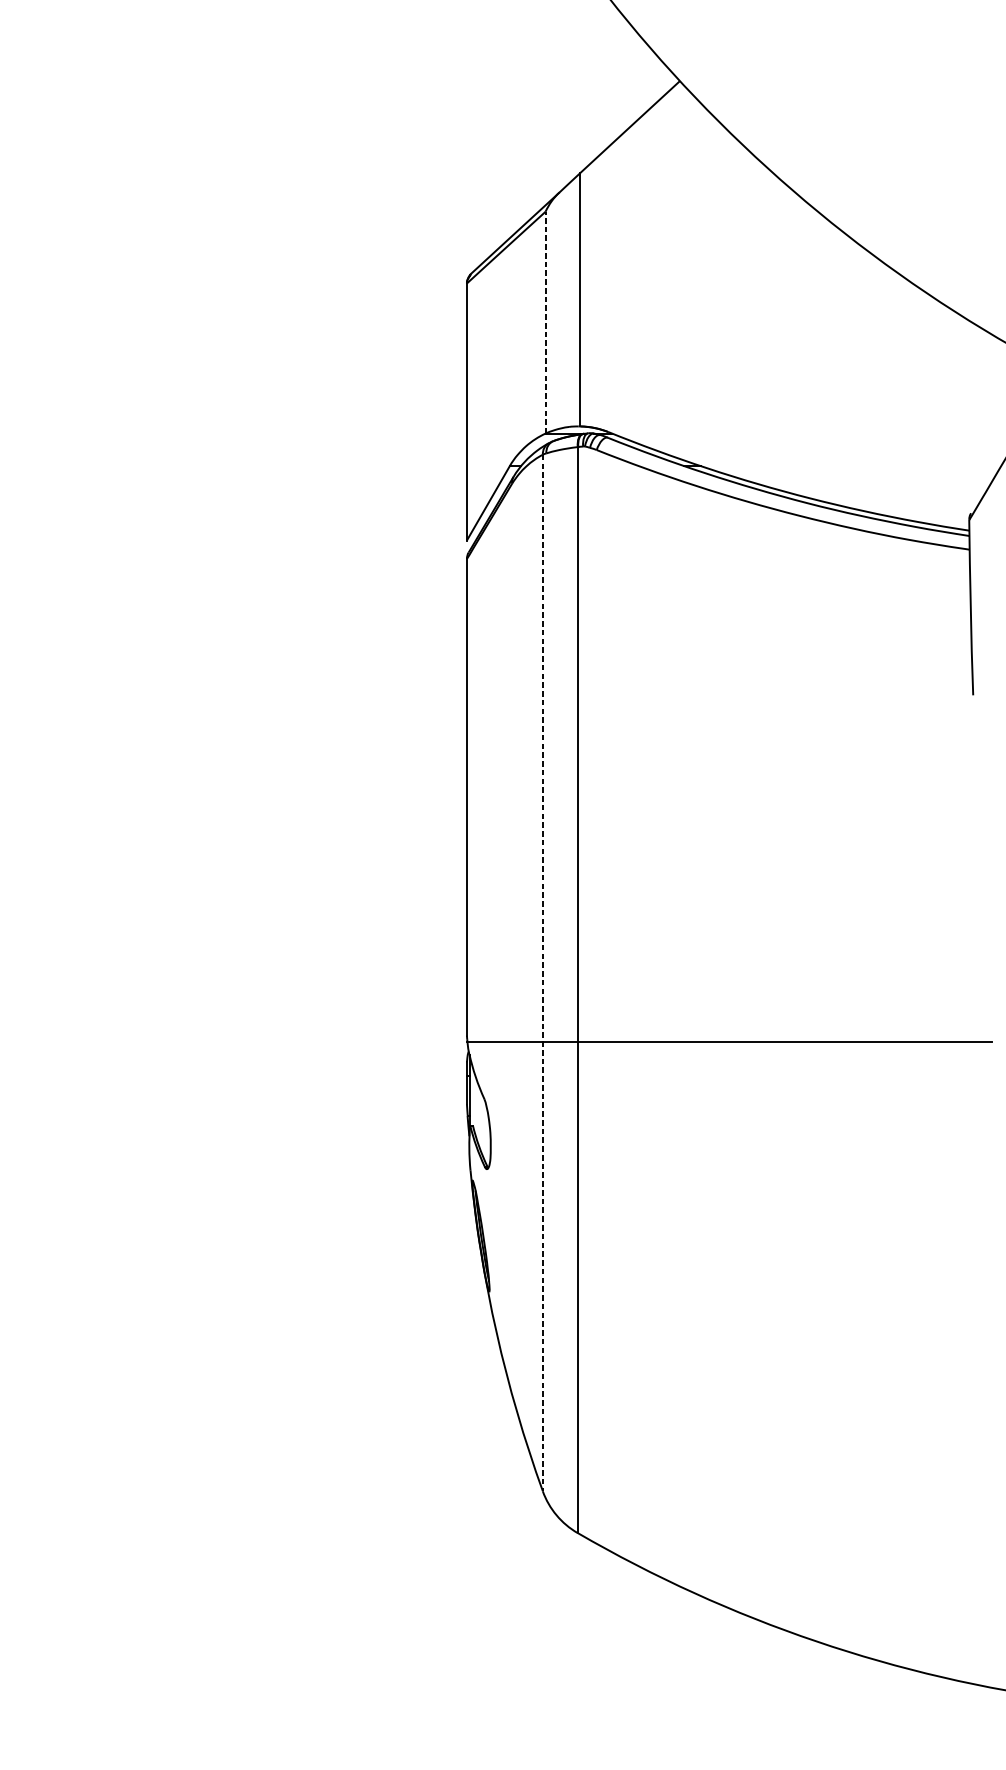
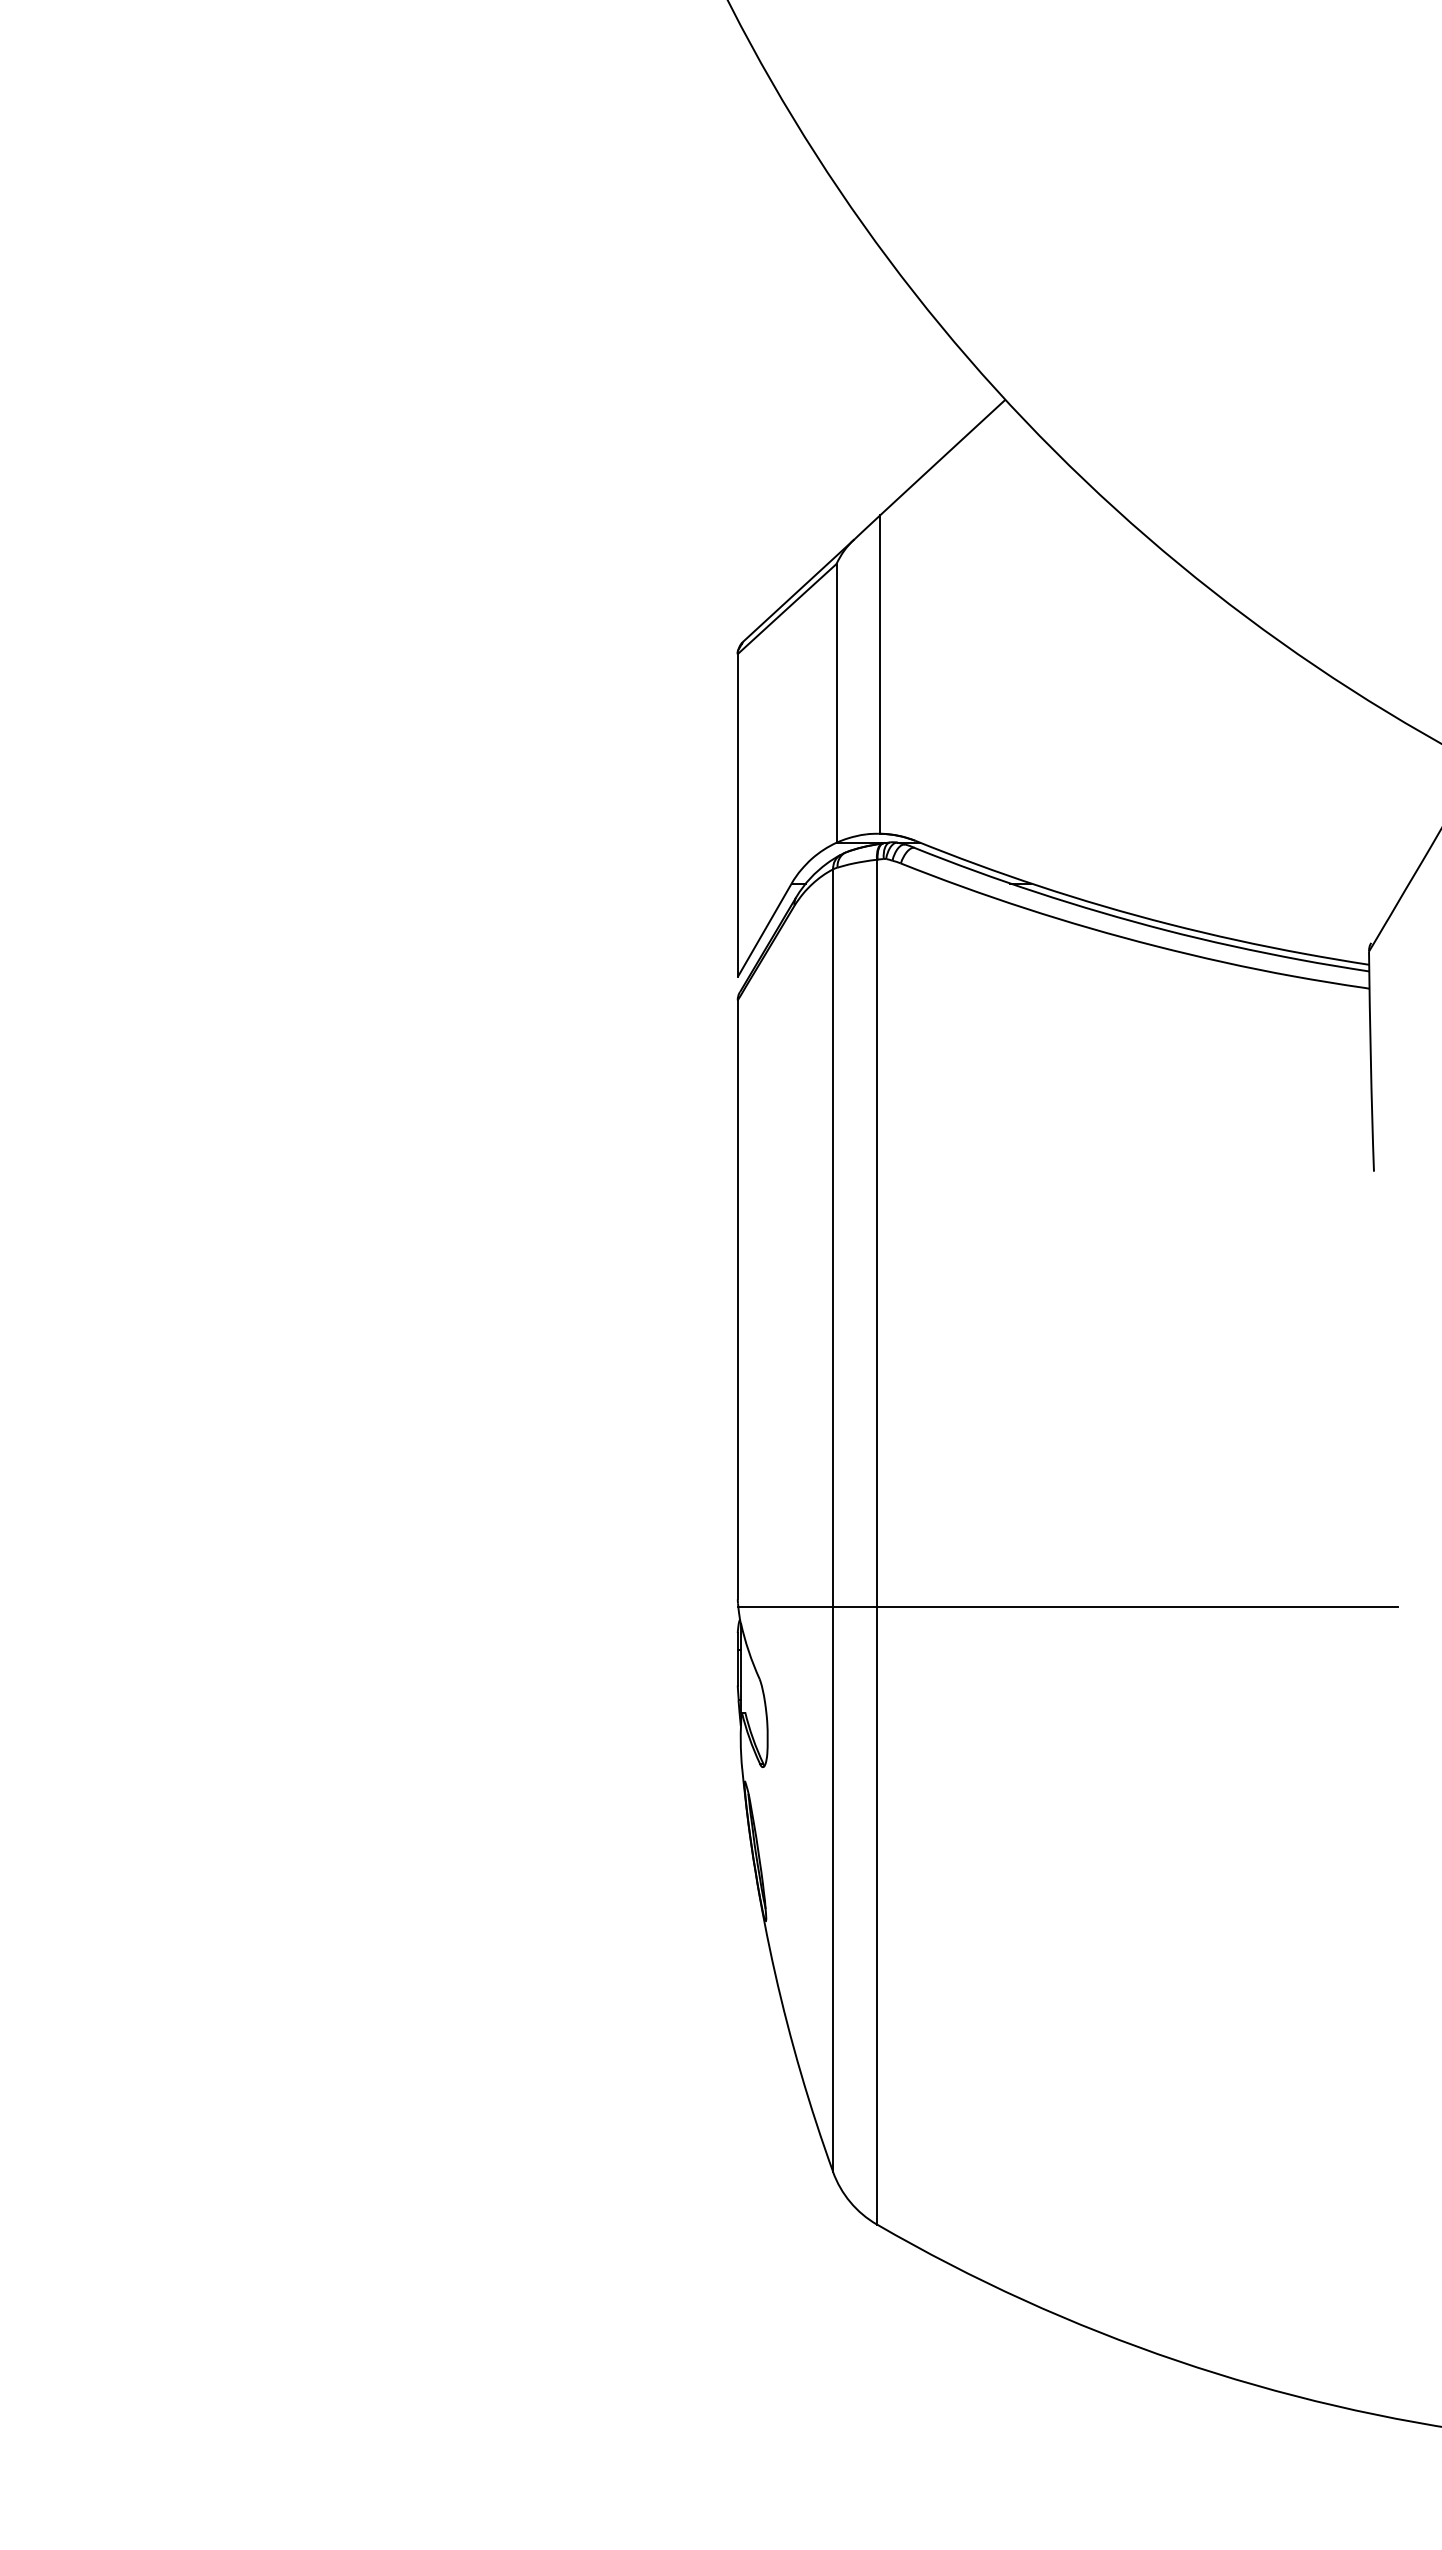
line: (545, 321) -> (836, 702), dashed -> solid
line: (543, 973) -> (833, 1521), dashed -> solid

